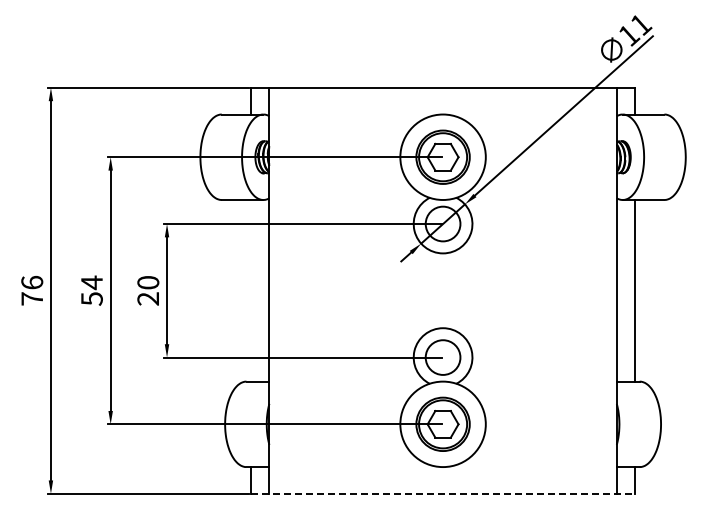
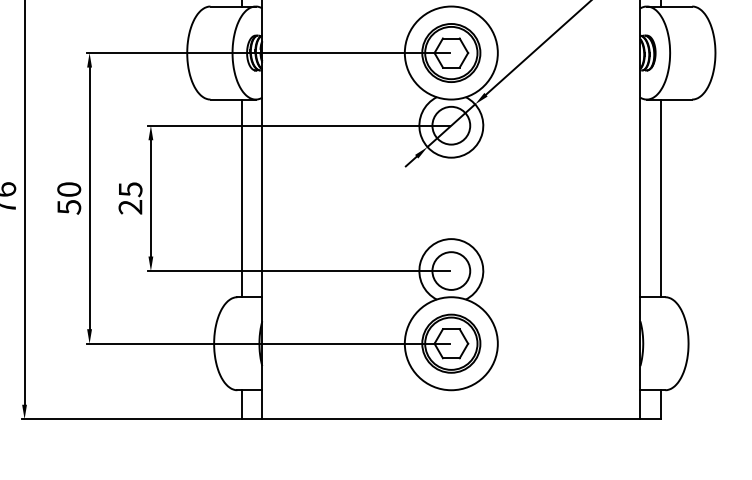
text: (91, 282) -> (68, 189), 54 -> 50
text: (148, 282) -> (130, 189), 20 -> 25
line: (250, 290) -> (241, 198), added
line: (443, 493) -> (451, 418), dashed -> solid

